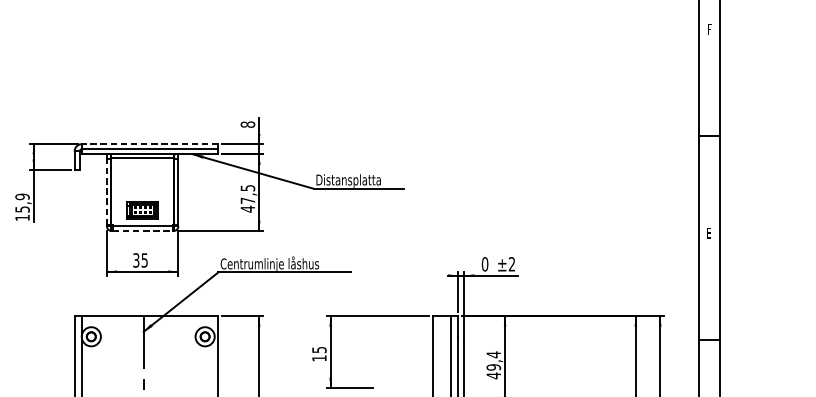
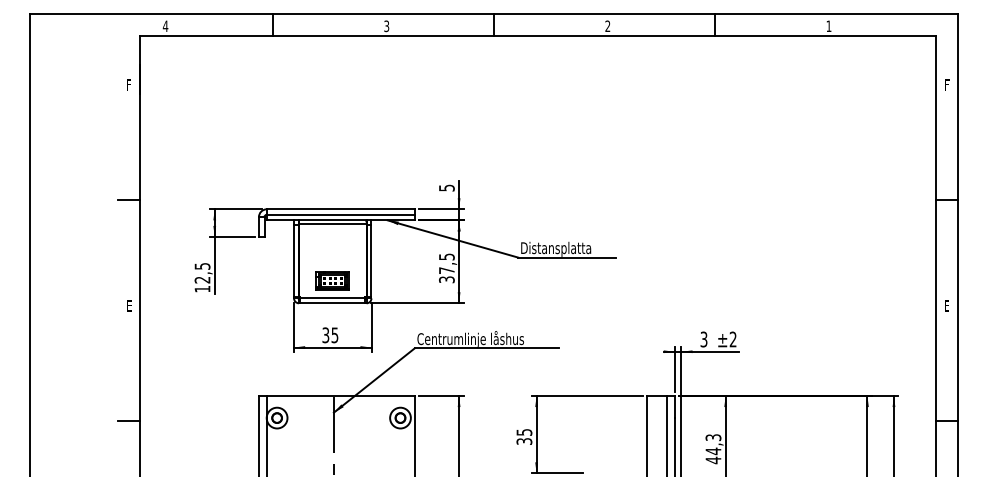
text: (247, 124) -> (446, 187), 8 -> 5
line: (149, 144) -> (340, 209), dashed -> solid
line: (107, 192) -> (294, 261), dashed -> solid
text: (22, 202) -> (202, 272), 15,9 -> 12,5
text: (247, 208) -> (446, 279), 47,5 -> 37,5
line: (142, 231) -> (332, 303), dashed -> solid
text: (484, 264) -> (703, 339), 0 -> 3
text: (319, 358) -> (524, 441), 15 -> 35
text: (493, 361) -> (713, 444), 49,4 -> 44,3

